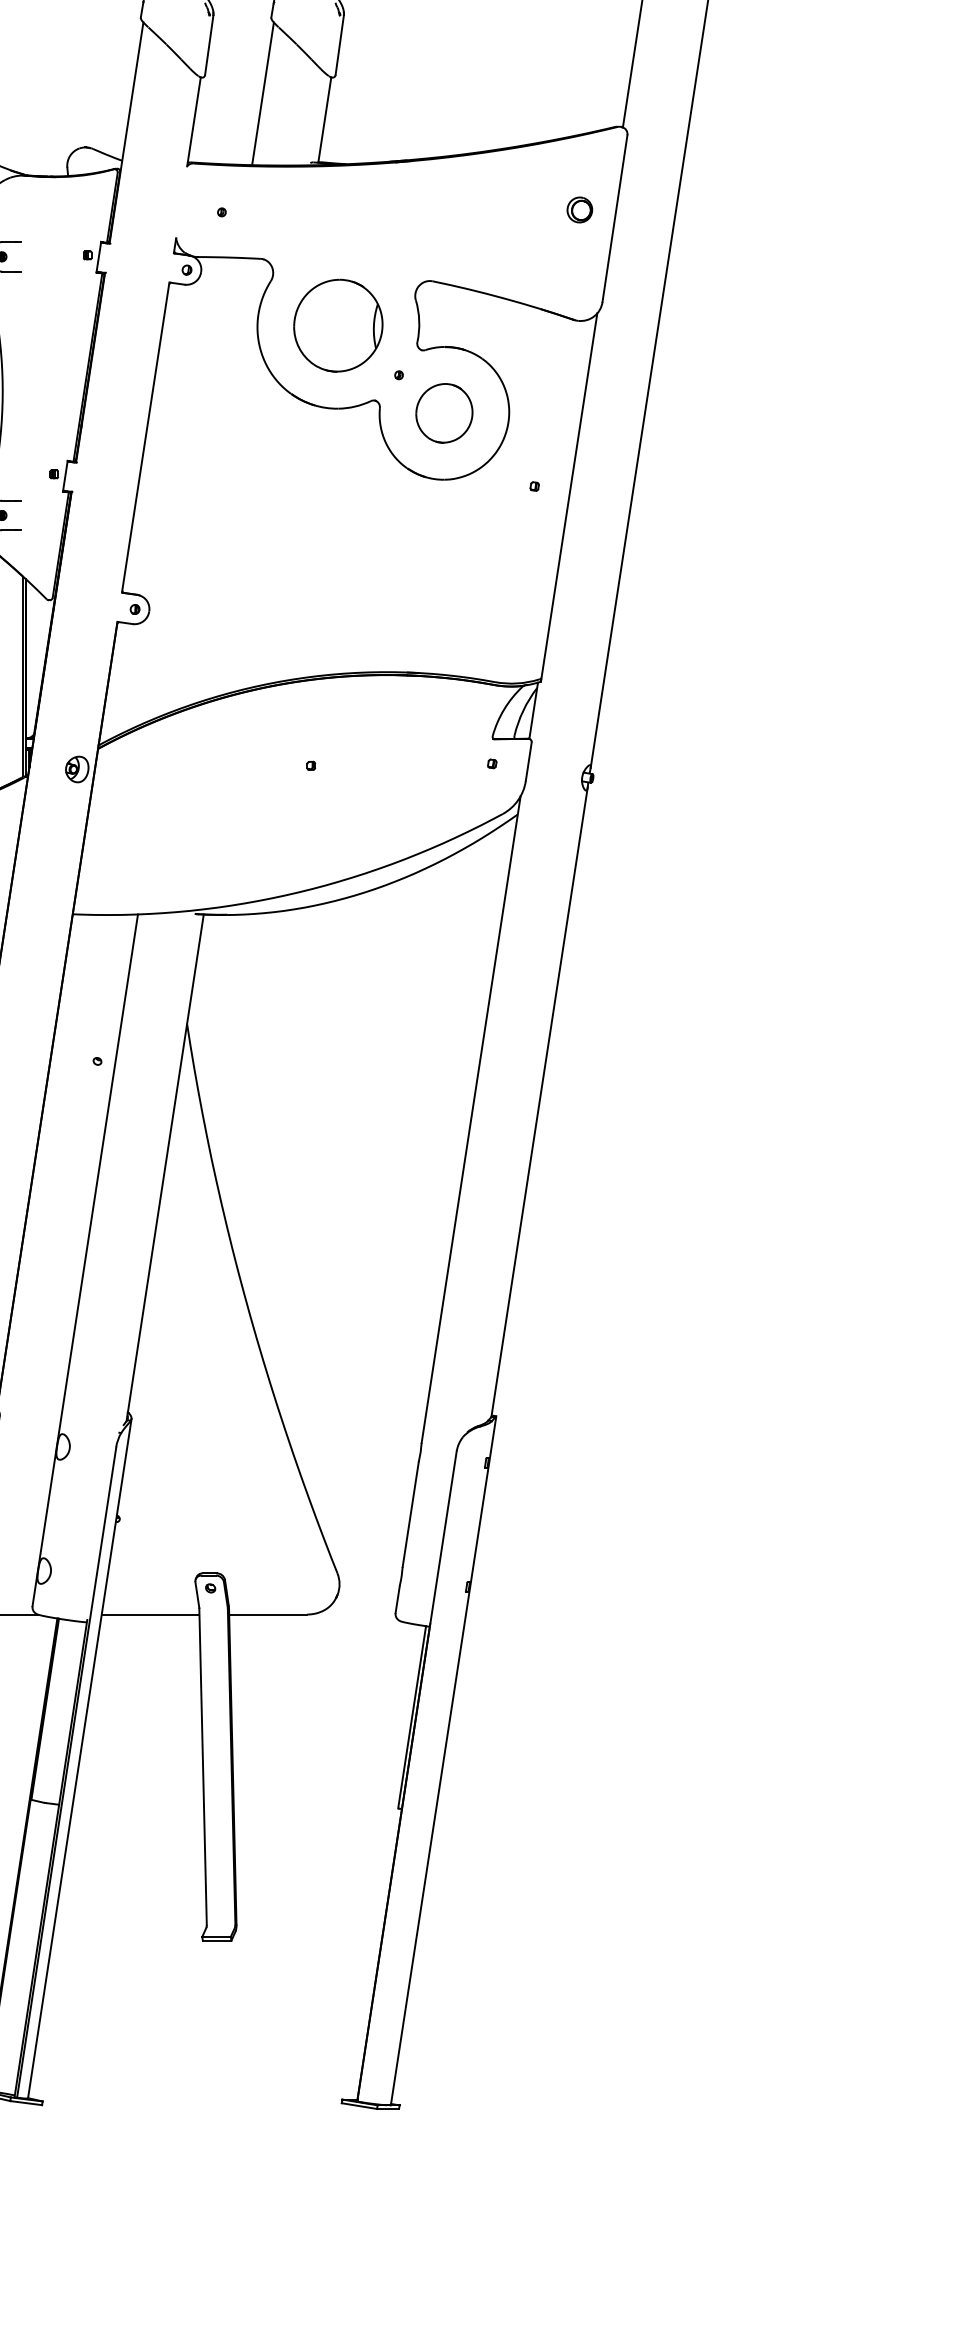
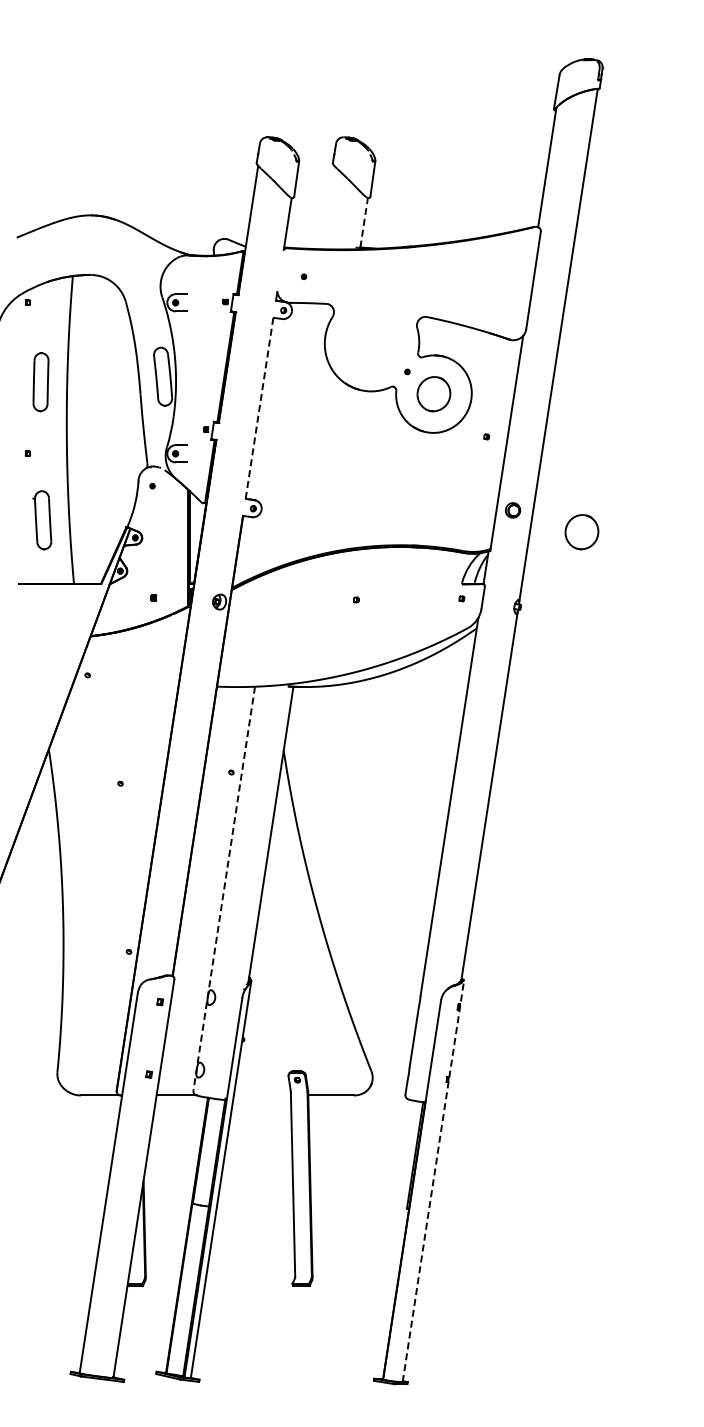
line: (262, 93) -> (327, 207), removed
line: (325, 119) -> (364, 222), solid -> dashed
part: (580, 210) -> (513, 510), moved
part: (337, 324) -> (371, 342), removed
line: (145, 437) -> (259, 408), solid -> dashed
part: (697, 650) -> (581, 532), added
line: (85, 1261) -> (224, 889), solid -> dashed
line: (149, 1614) -> (261, 1095), removed
line: (443, 1760) -> (433, 1180), solid -> dashed

